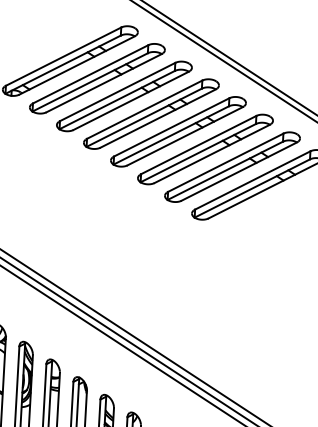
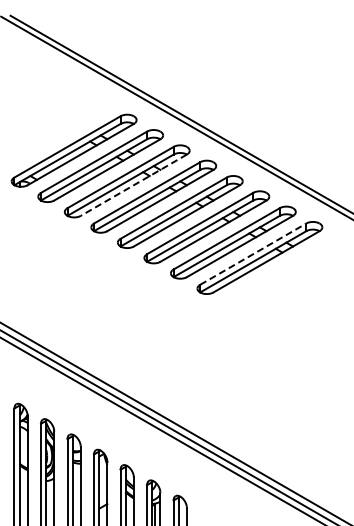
line: (130, 101) -> (133, 185), solid -> dashed
line: (253, 179) -> (253, 253), solid -> dashed

